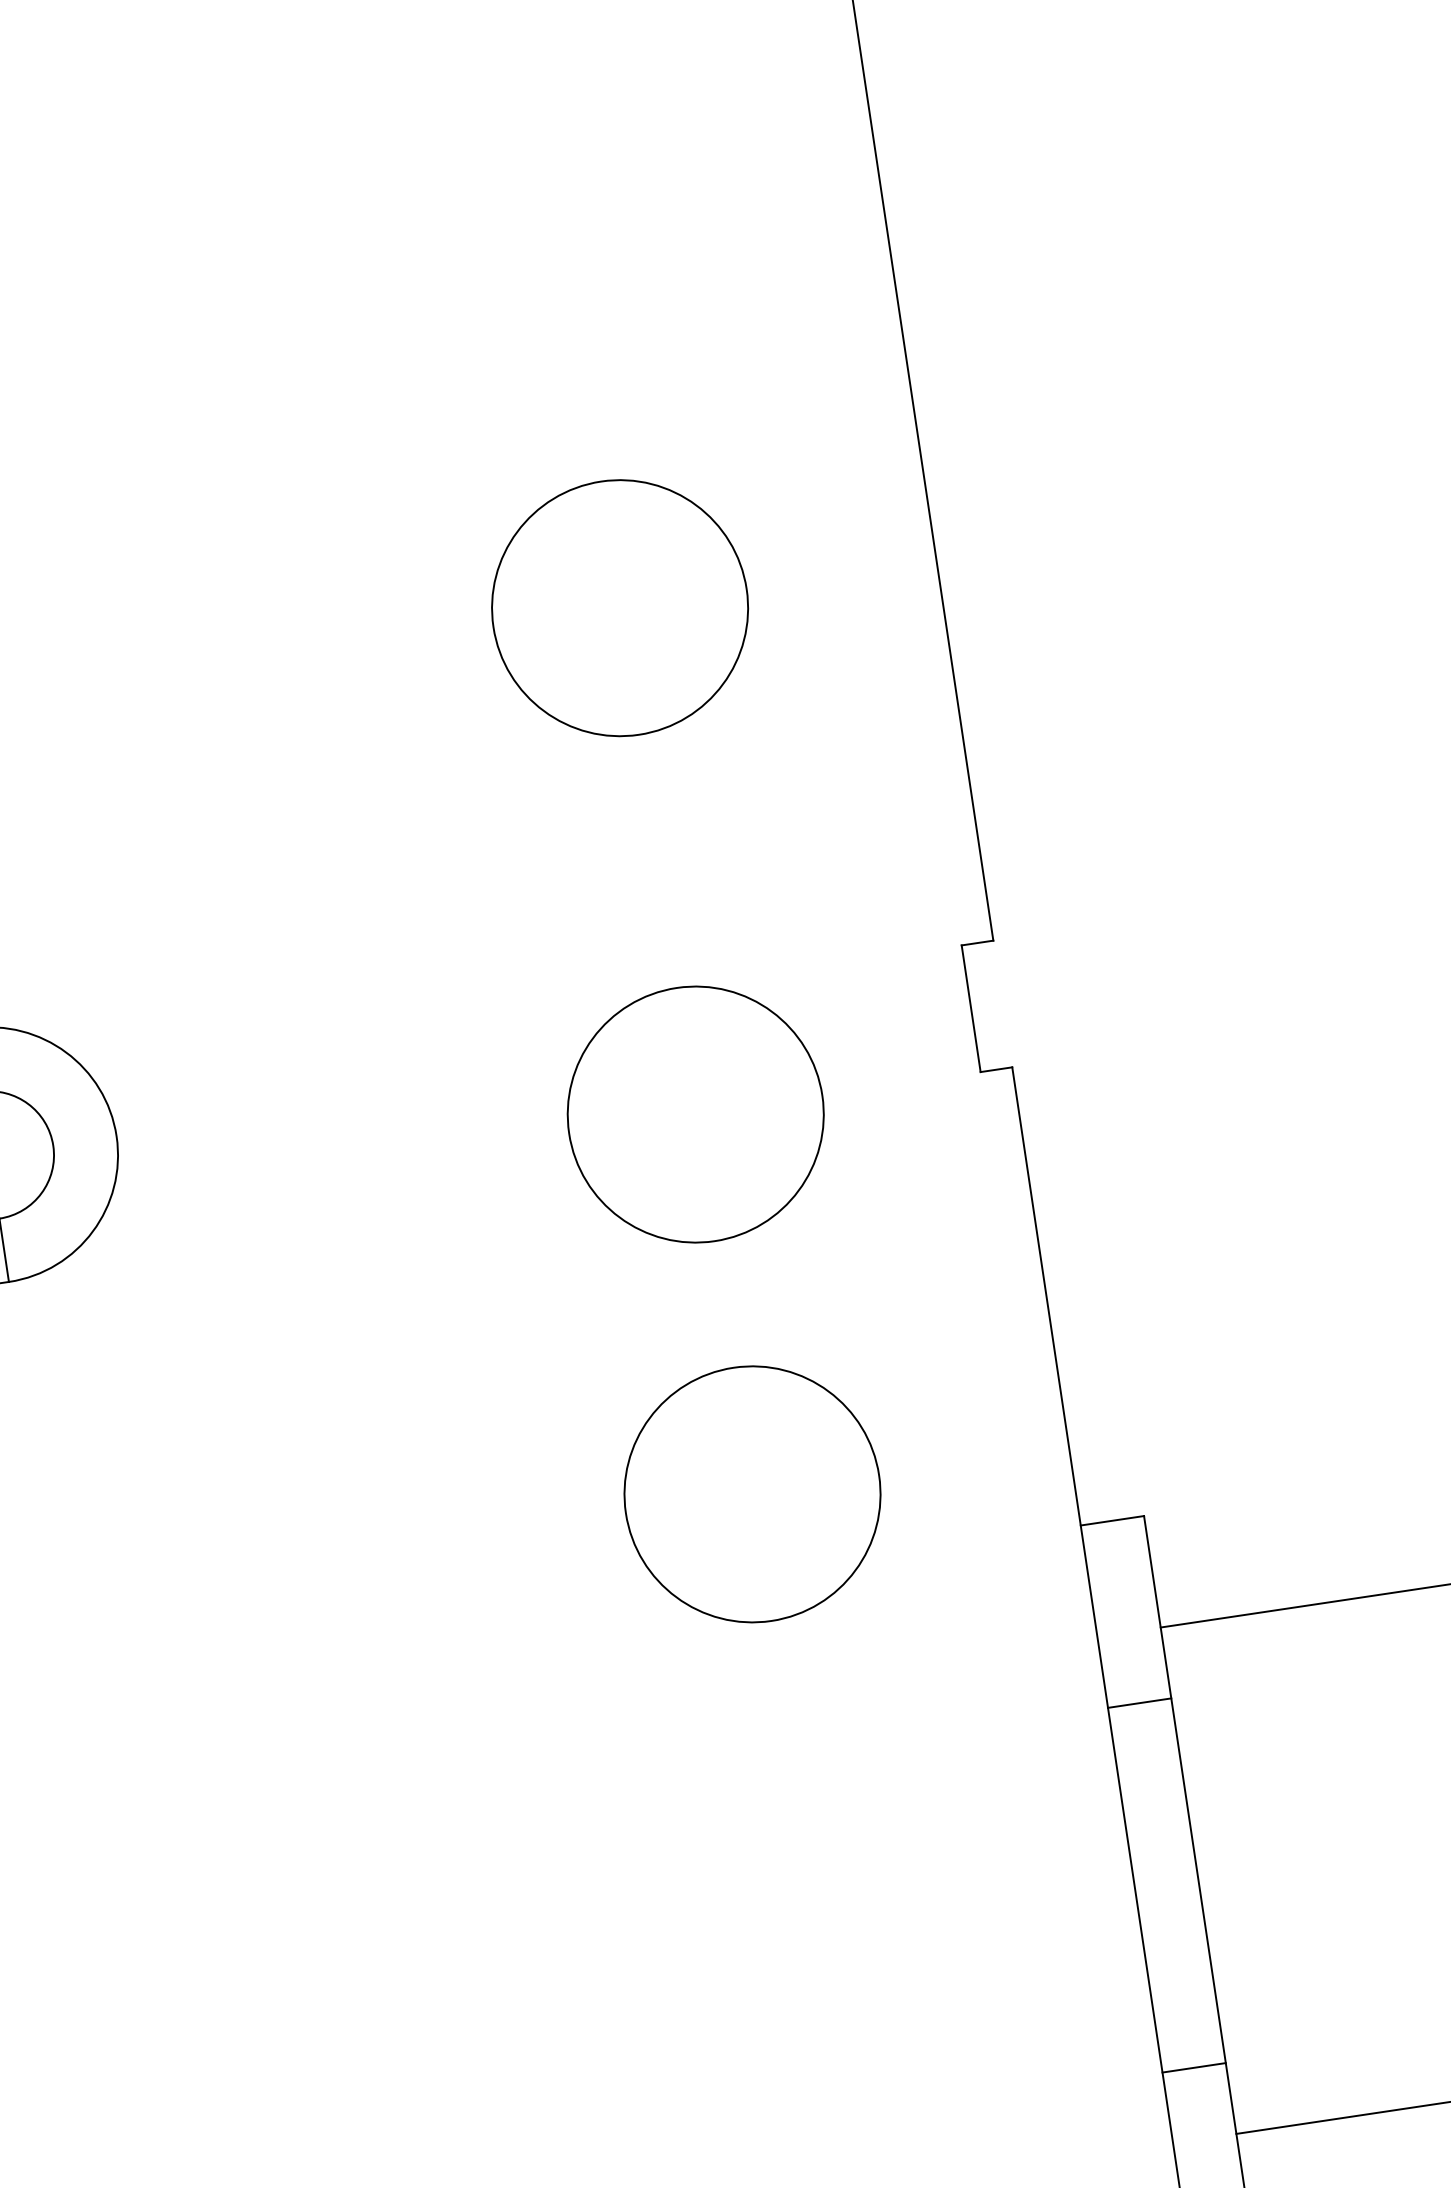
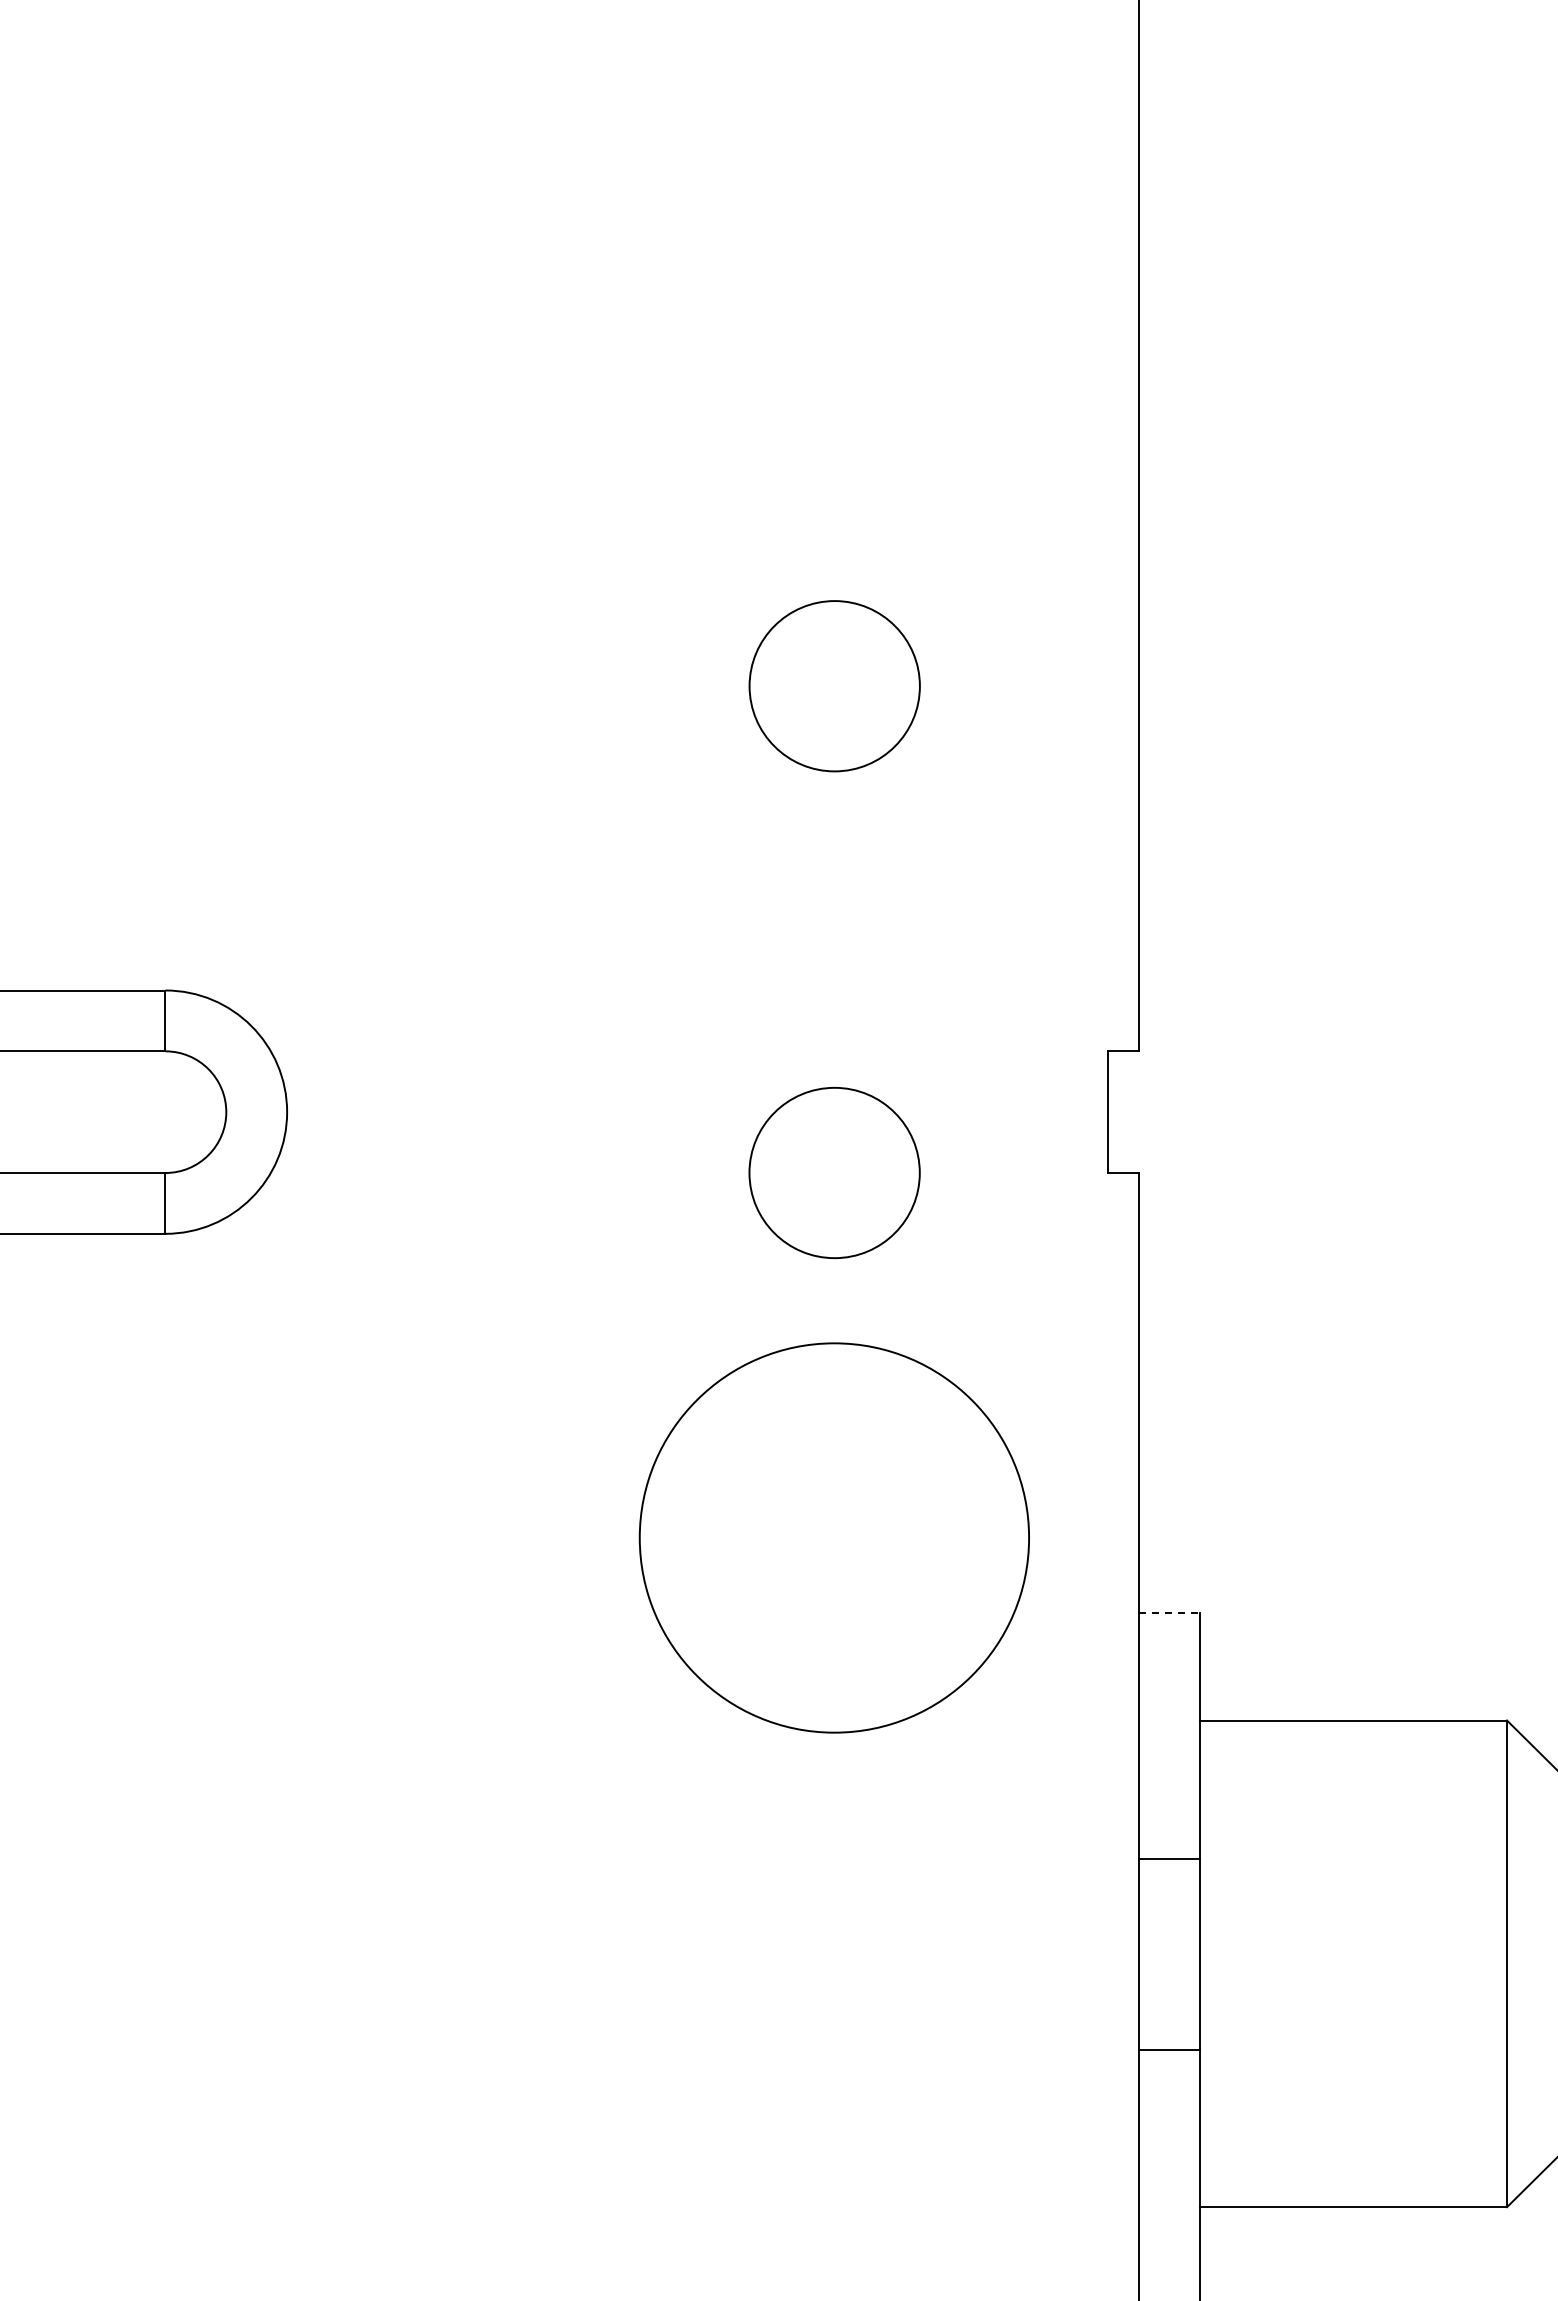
circle: (619, 607) -> (834, 685), size x0.7
circle: (695, 1114) -> (834, 1172), size x0.7
circle: (752, 1493) -> (834, 1537), size x1.6
line: (1112, 1520) -> (1169, 1613), solid -> dashed
line: (1138, 1703) -> (1168, 1858), moved
line: (1193, 2068) -> (1168, 2050), moved

